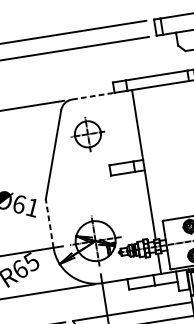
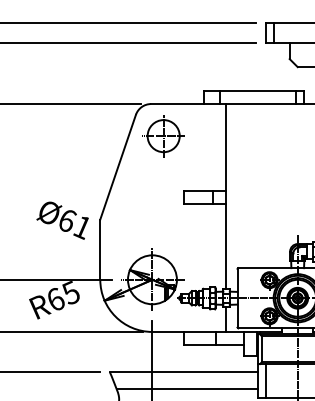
line: (93, 96) -> (177, 104), dashed -> solid
part: (87, 134) -> (163, 136), moved
line: (49, 223) -> (100, 249), dashed -> solid

